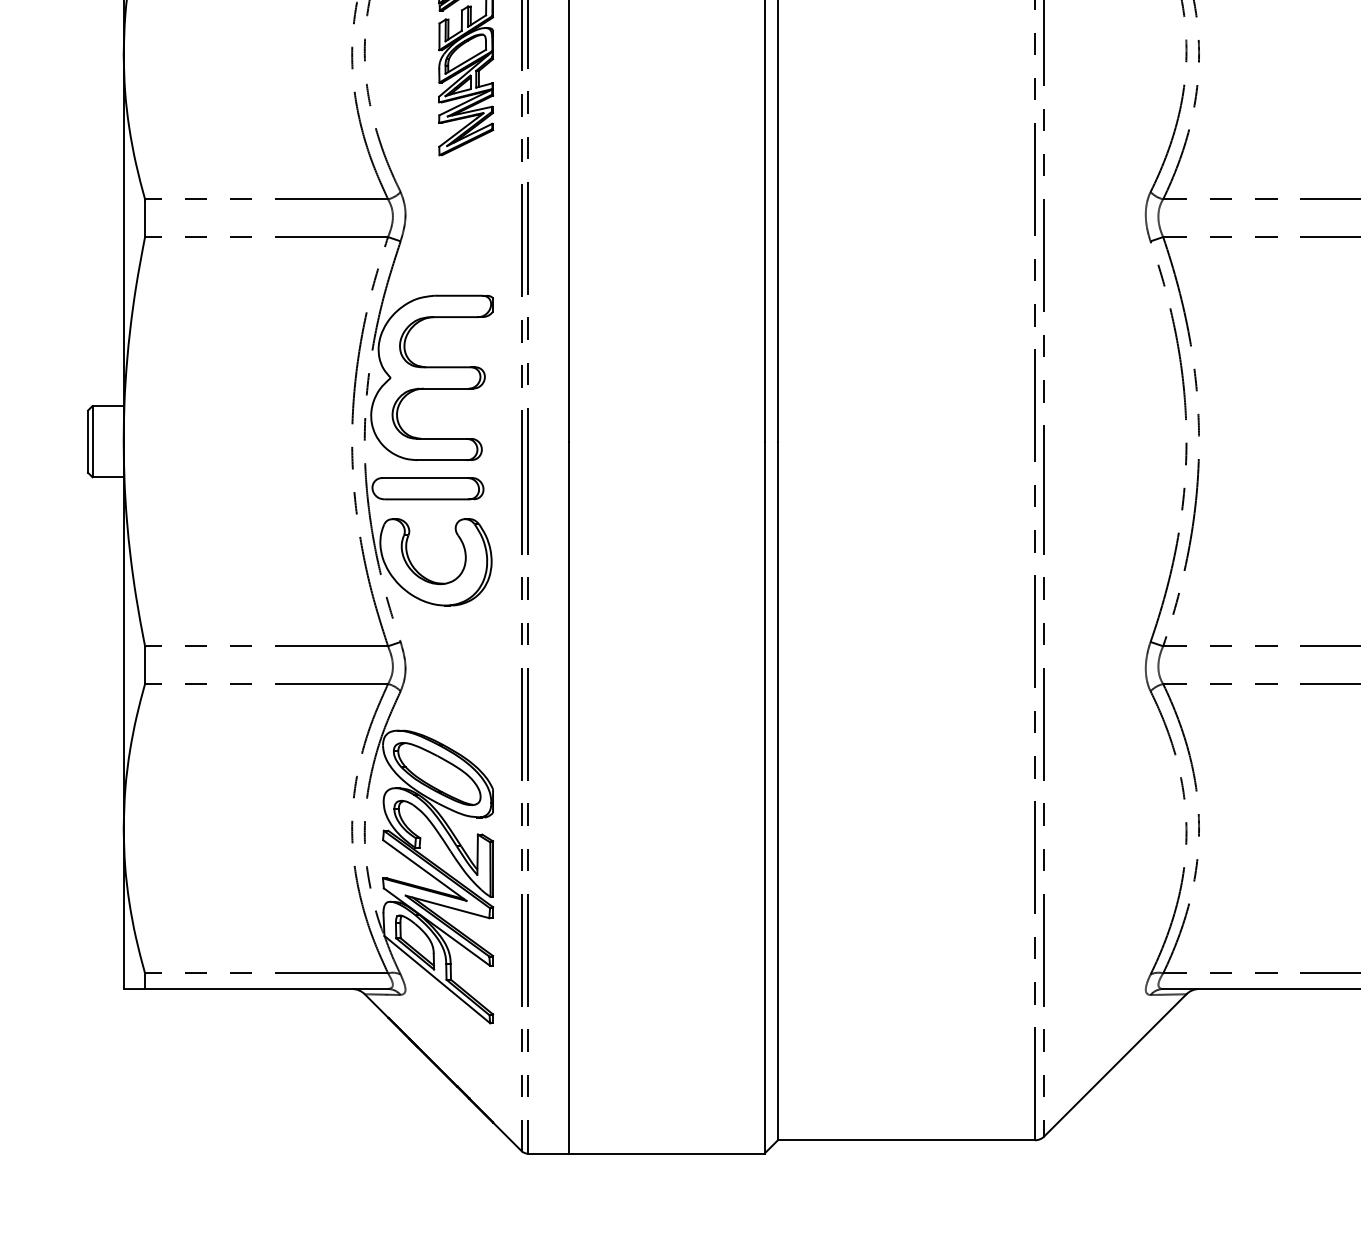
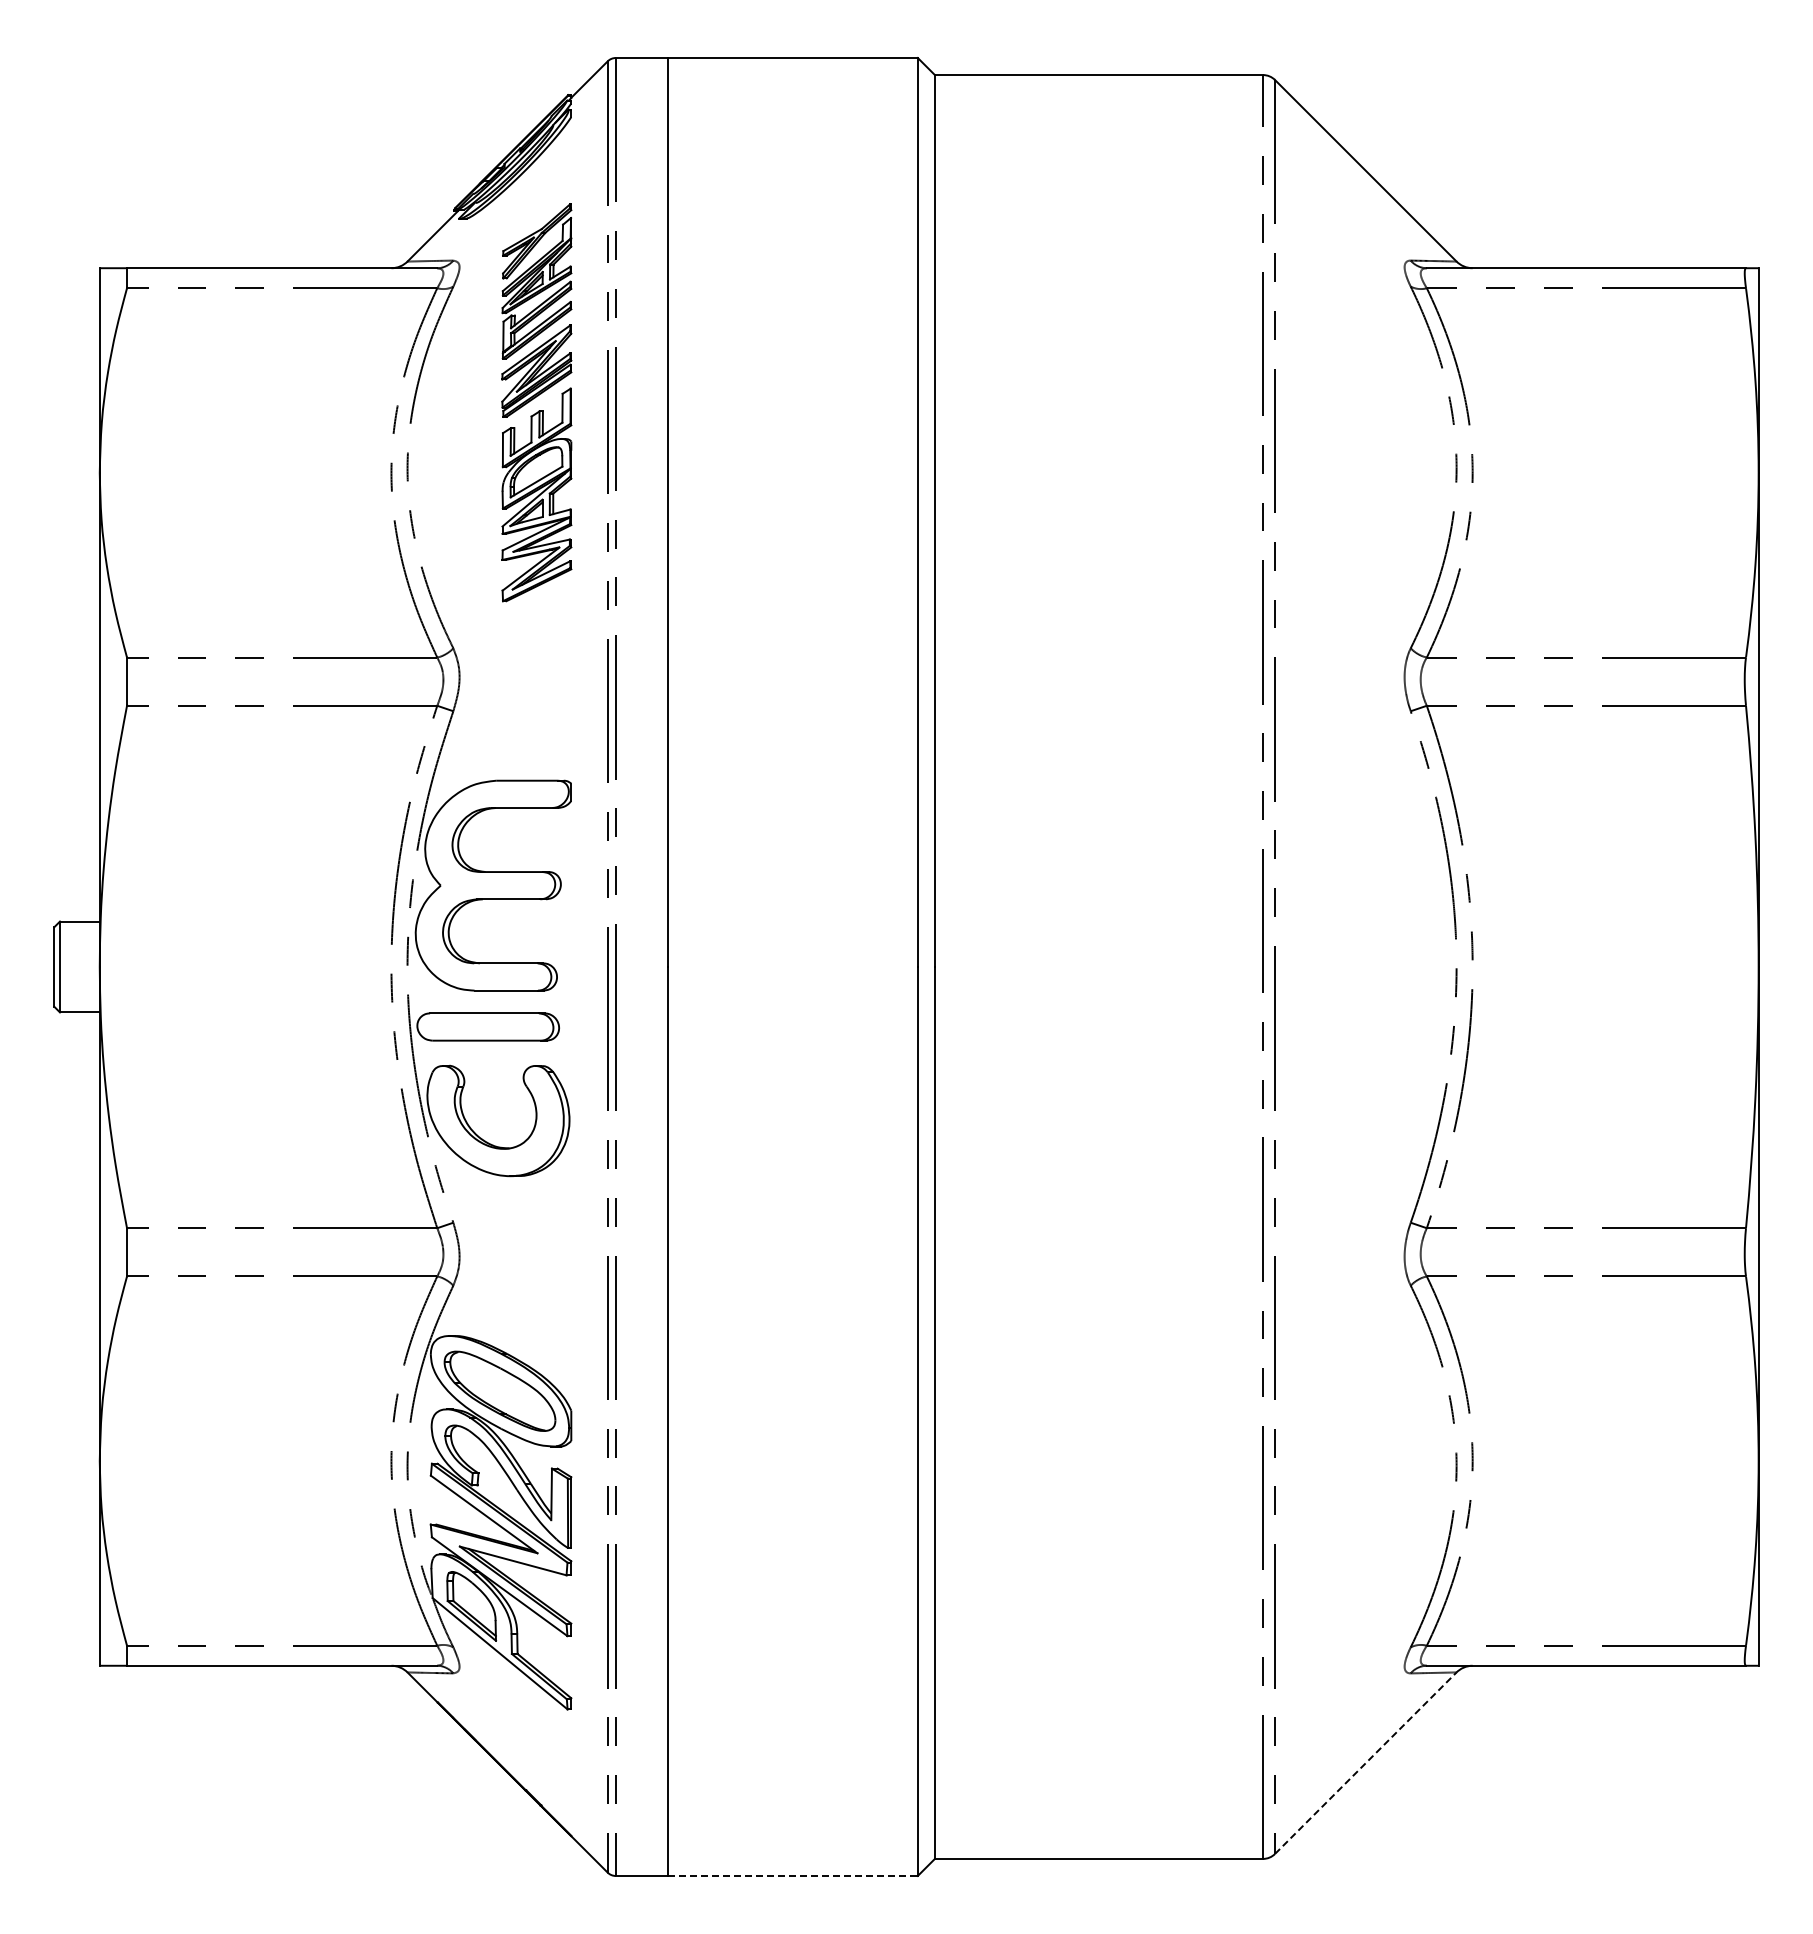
line: (1115, 1064) -> (1366, 1762), solid -> dashed
line: (666, 1153) -> (792, 1875), solid -> dashed

